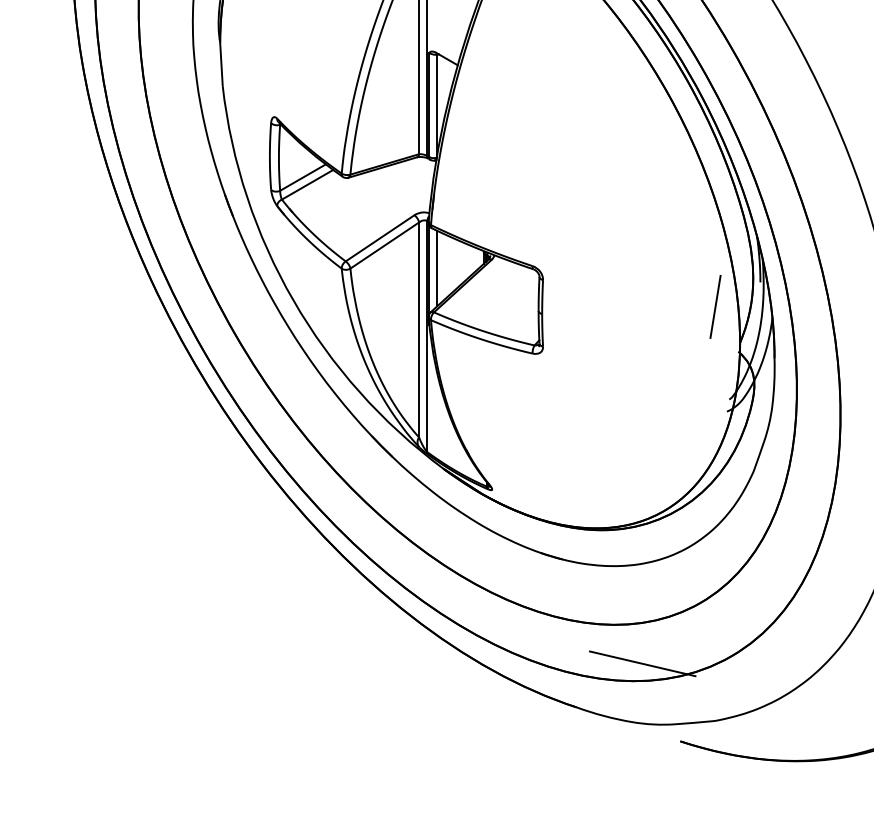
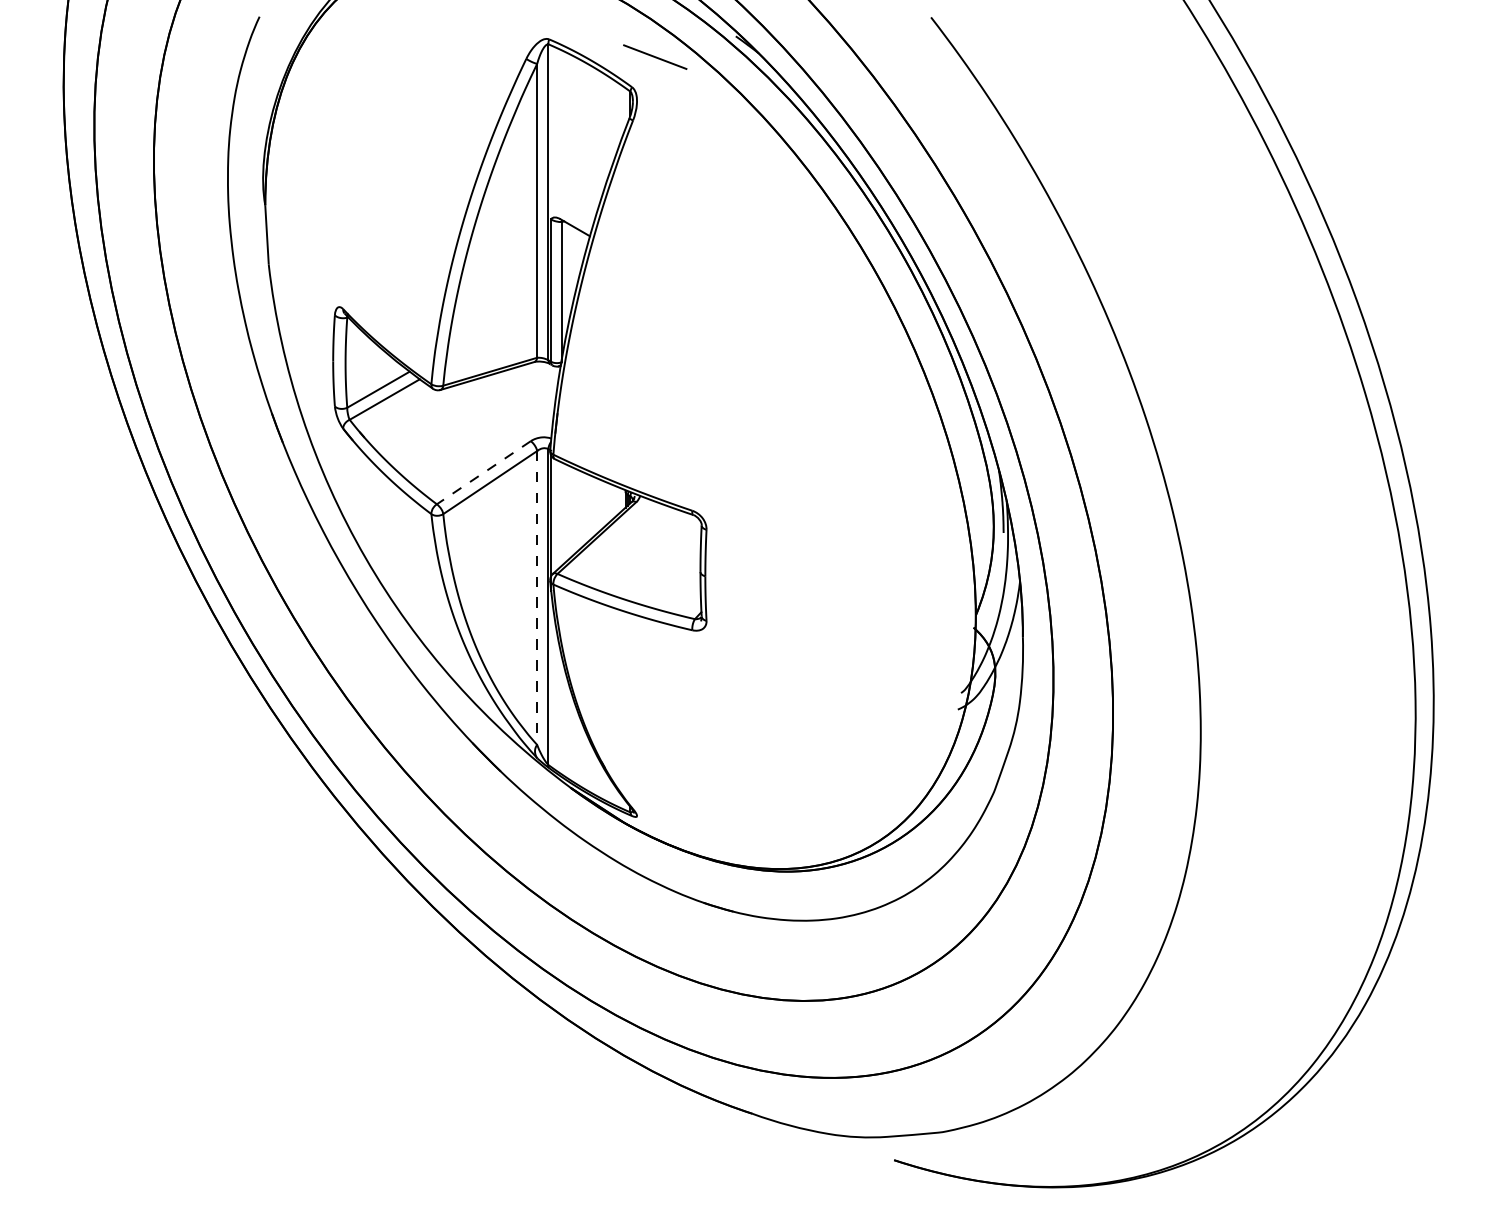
line: (379, 238) -> (483, 472), solid -> dashed
line: (436, 268) -> (561, 513), removed
line: (715, 306) -> (942, 566), removed
line: (419, 329) -> (537, 597), solid -> dashed
line: (642, 664) -> (842, 1054), removed

